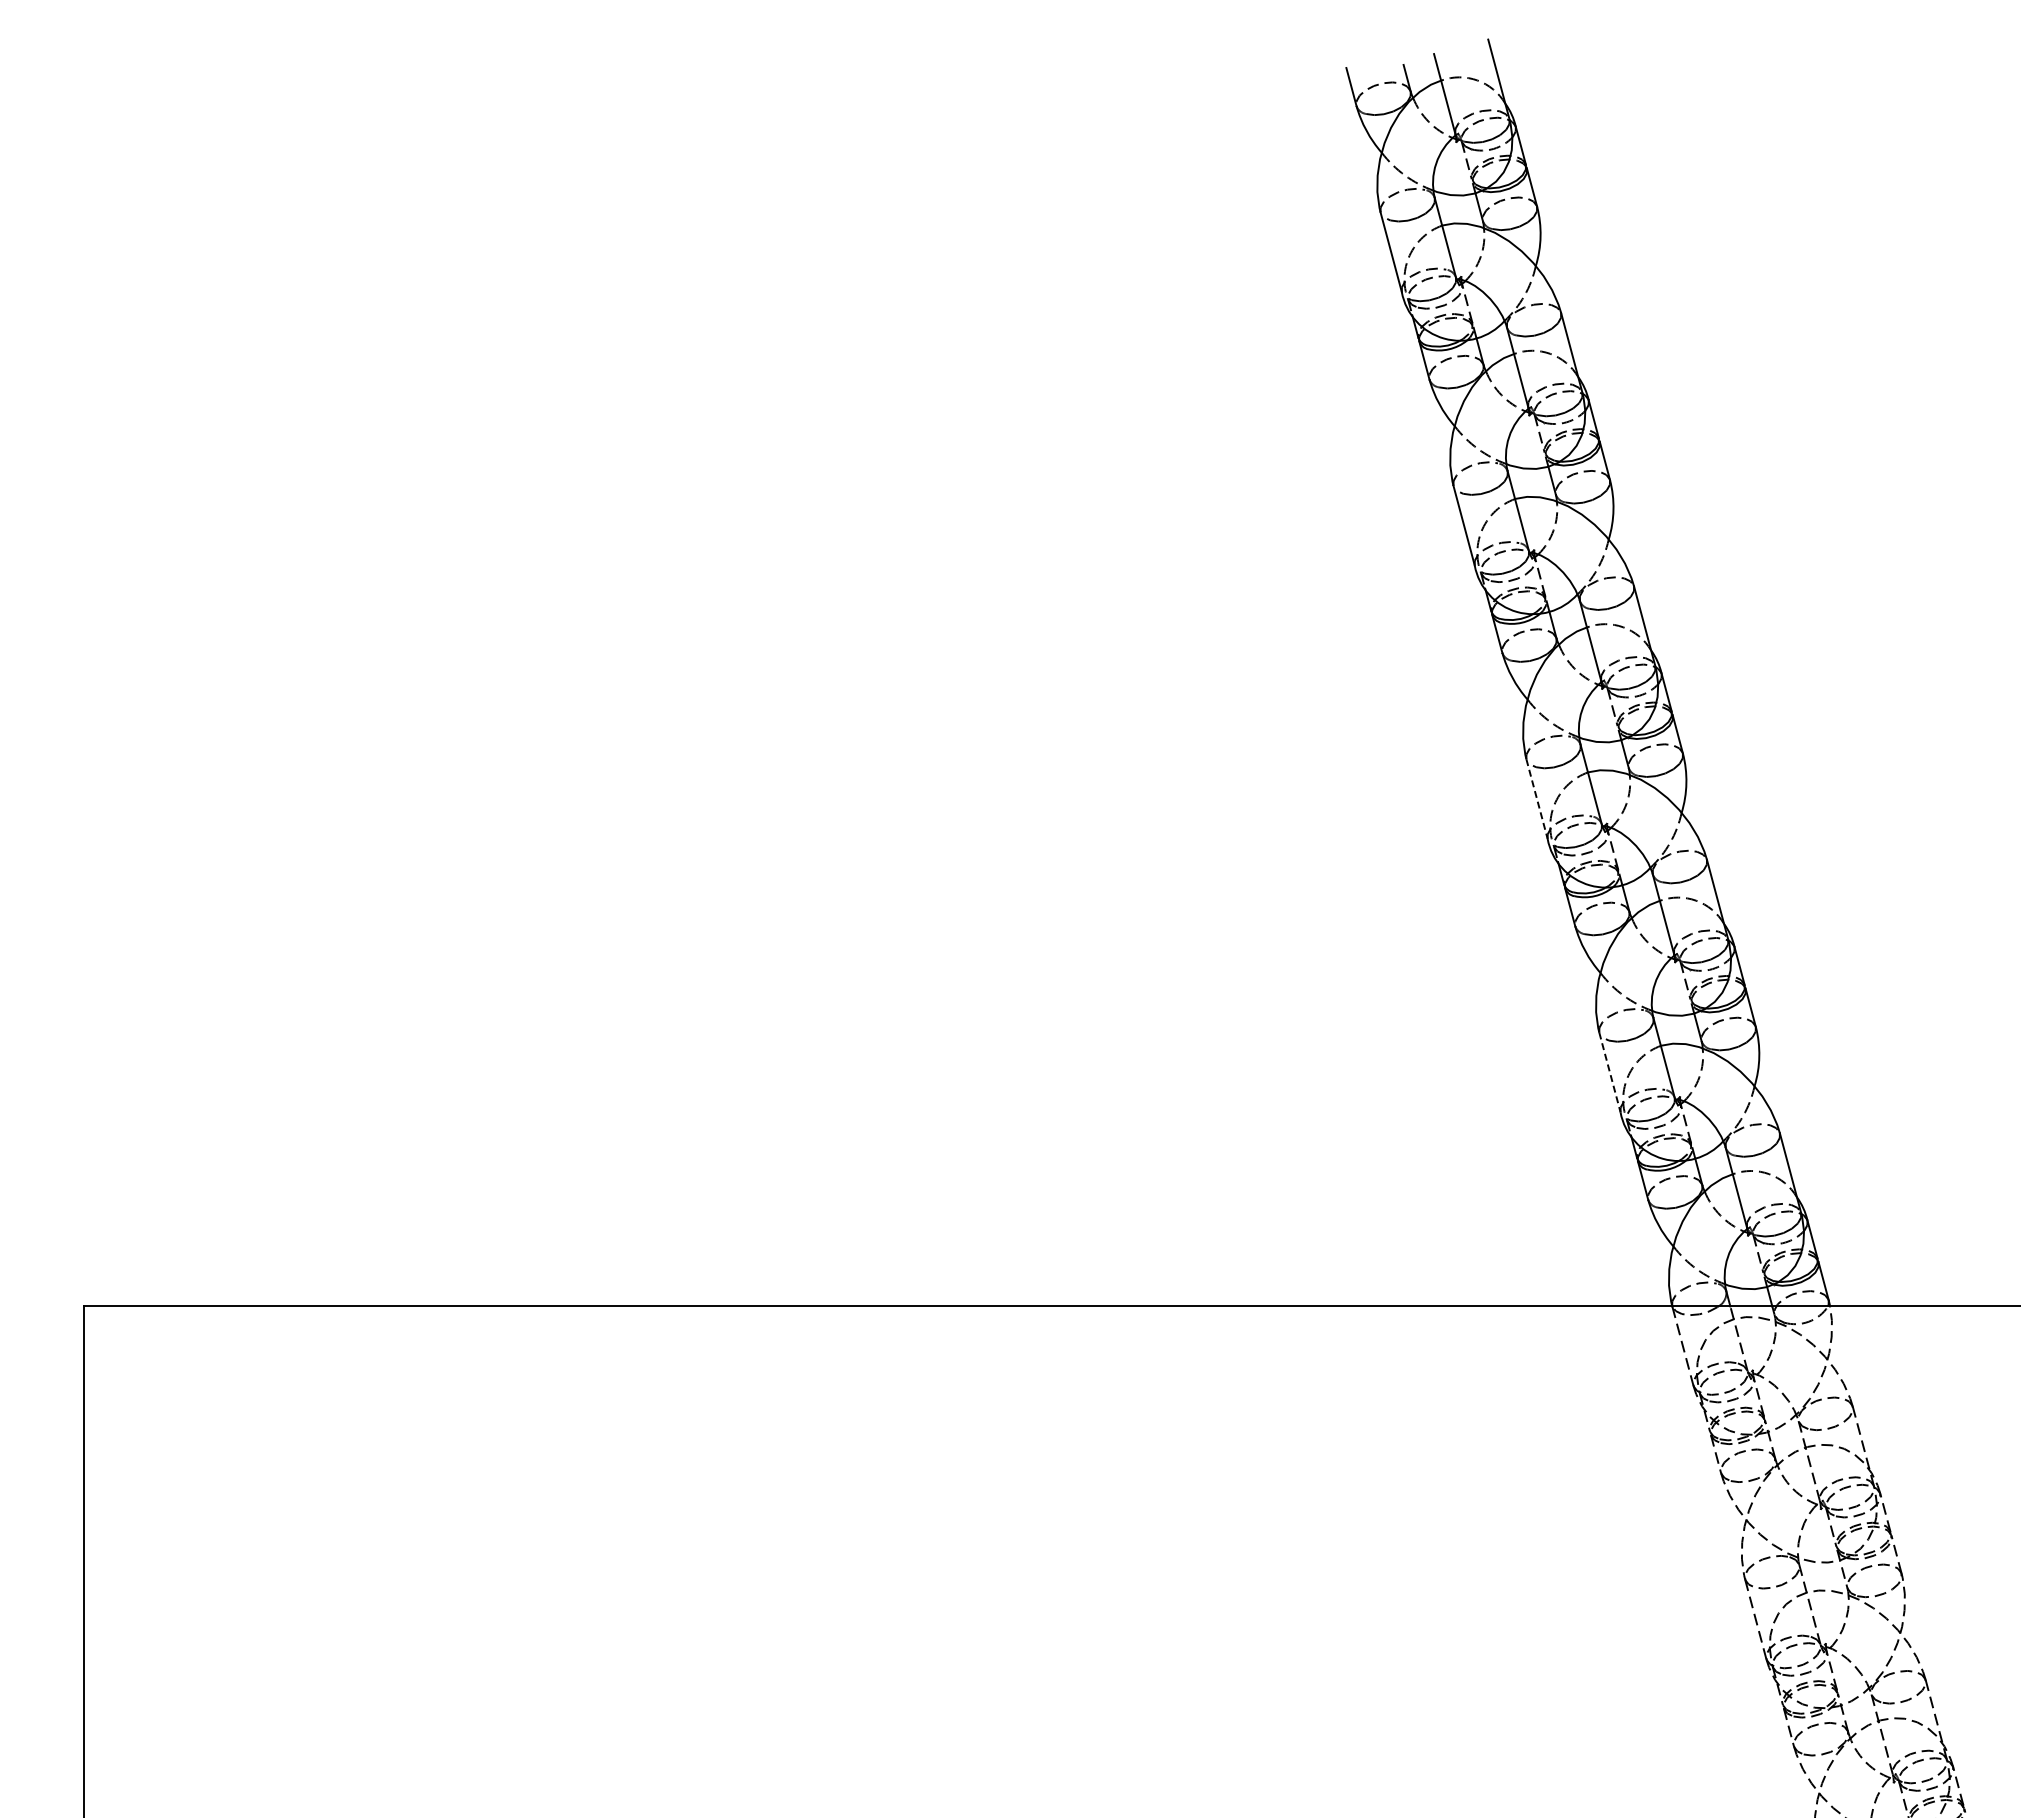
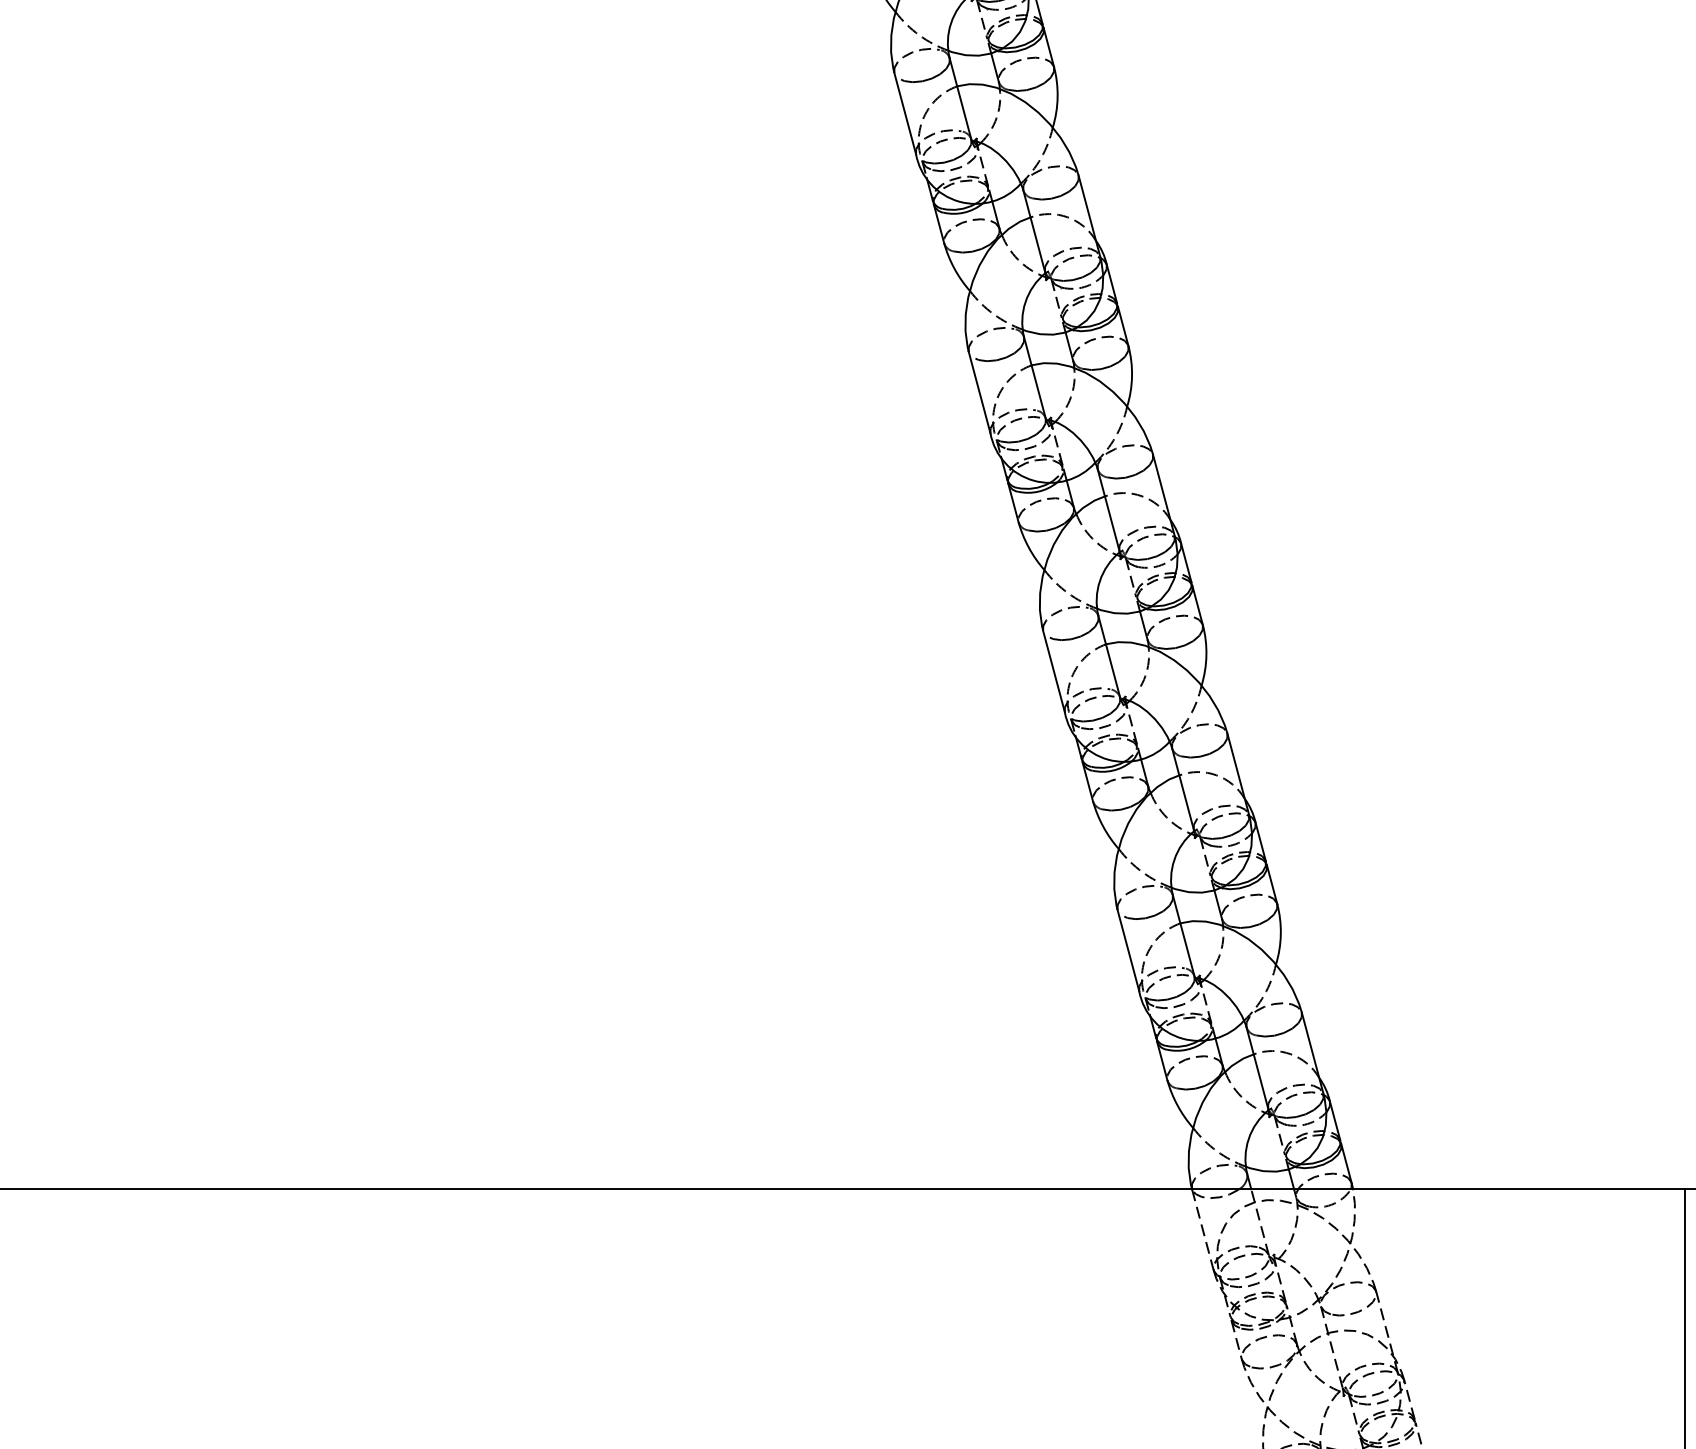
line: (1537, 799) -> (1054, 671), dashed -> solid
line: (1610, 1072) -> (1128, 950), dashed -> solid

